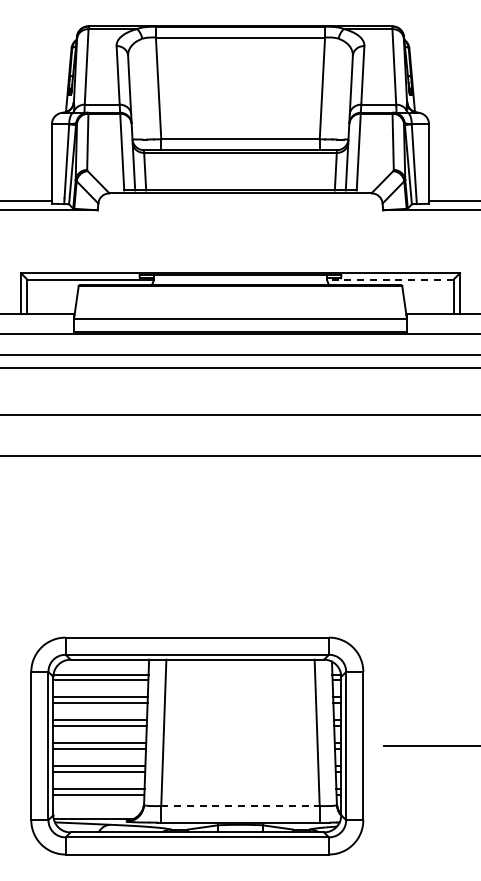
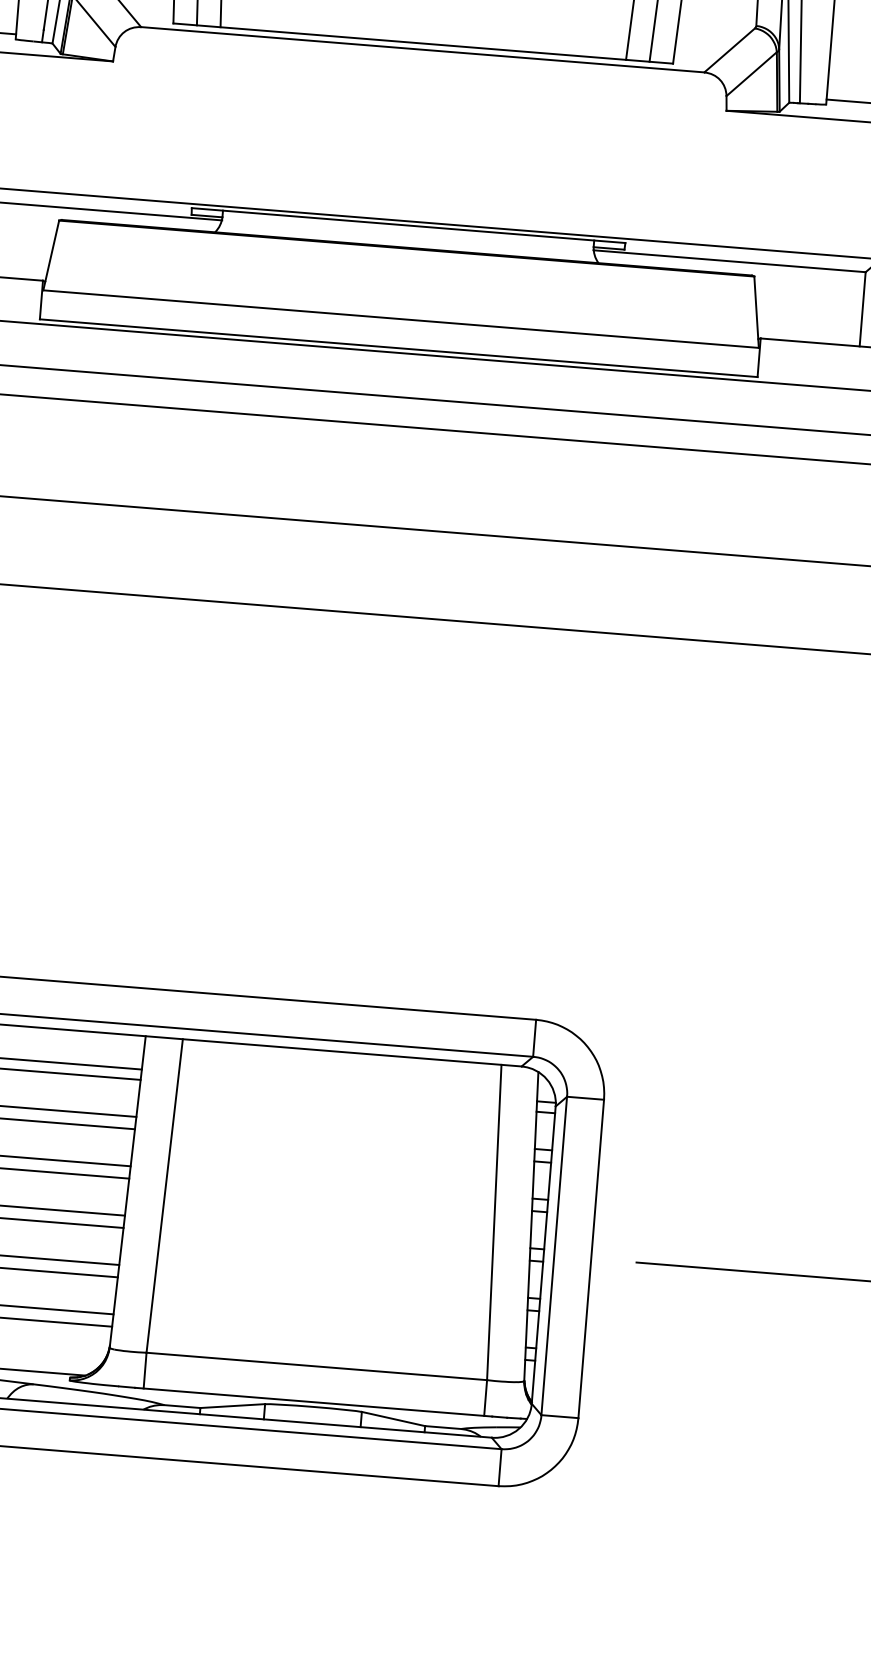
line: (389, 279) -> (728, 260), dashed -> solid
line: (240, 805) -> (316, 1365), dashed -> solid

